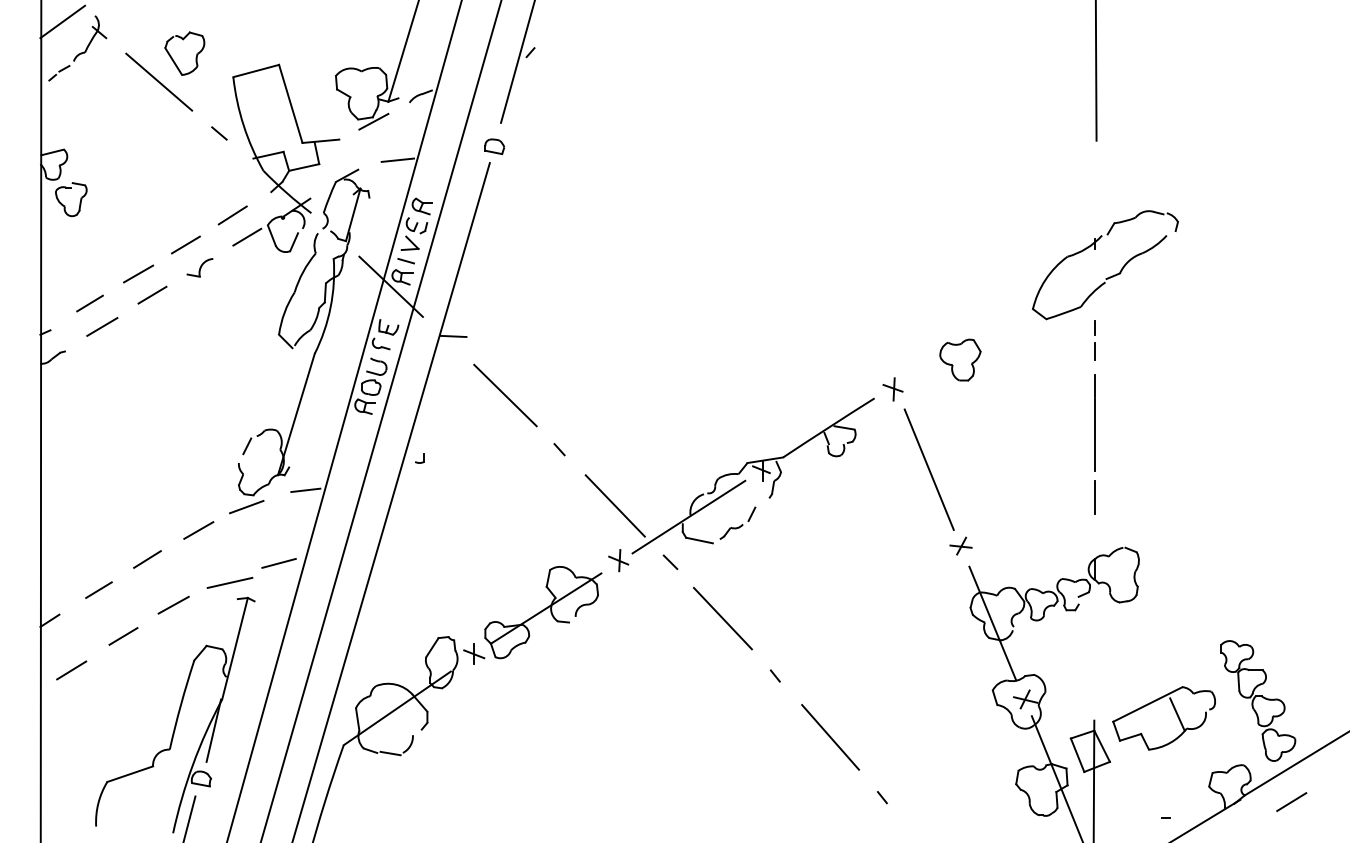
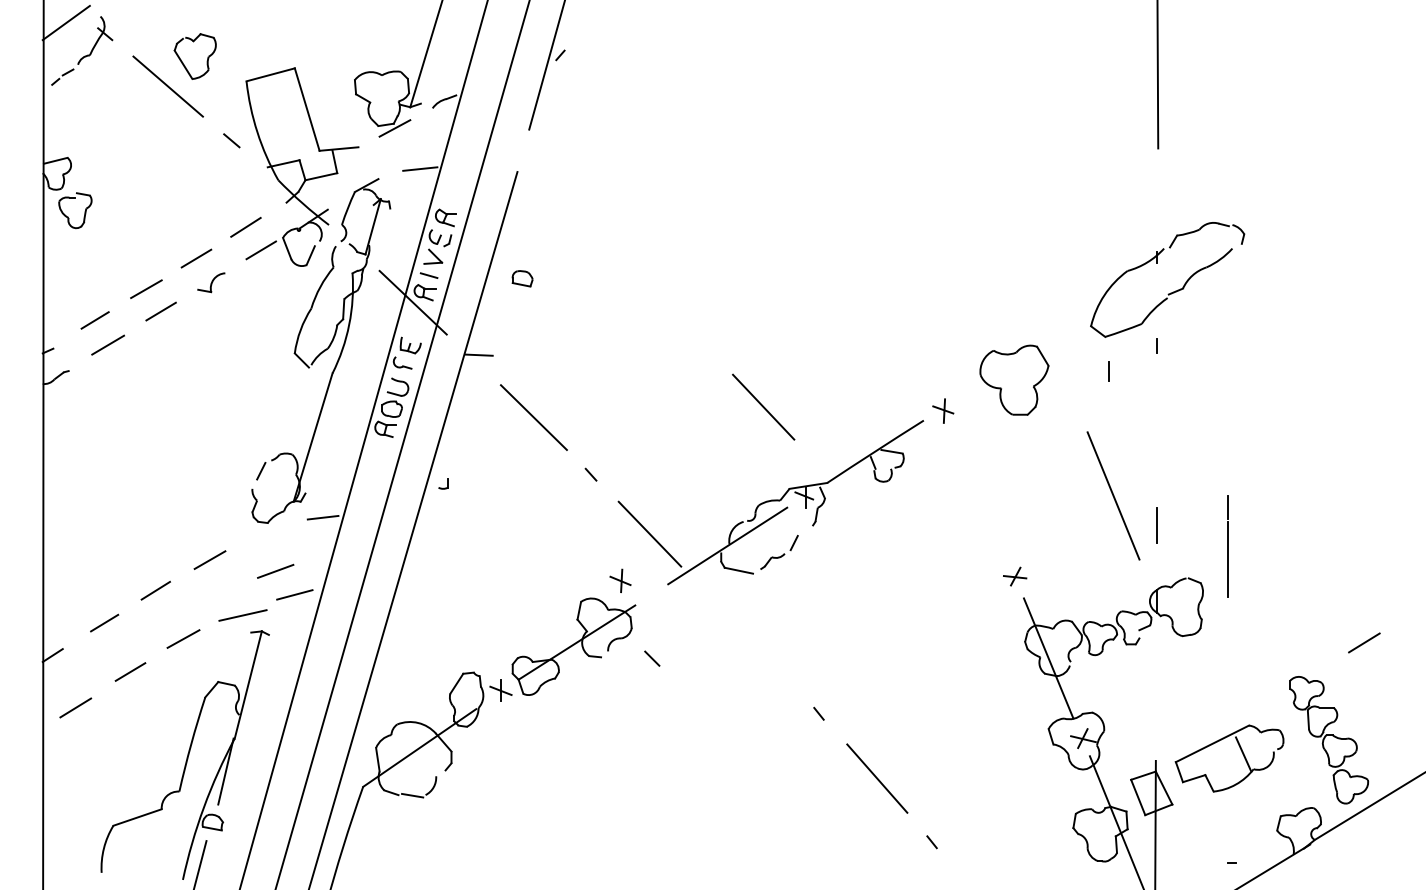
part: (494, 146) -> (522, 278), moved
line: (1094, 351) -> (1108, 371), moved
part: (960, 359) -> (1014, 379), size x1.6
line: (1094, 422) -> (1227, 546), moved
line: (929, 469) -> (1113, 495), moved
line: (246, 506) -> (275, 570), moved
part: (618, 560) -> (620, 580), moved
line: (670, 562) -> (652, 658), moved
line: (722, 617) -> (763, 406), moved
line: (1291, 801) -> (1364, 642), moved

